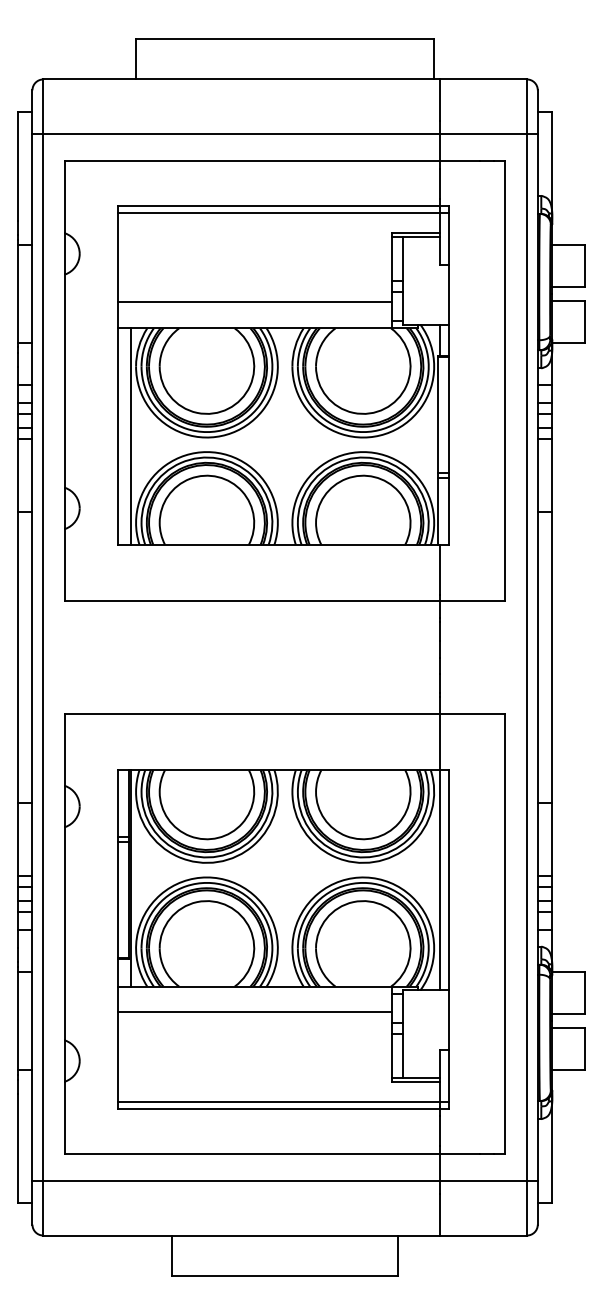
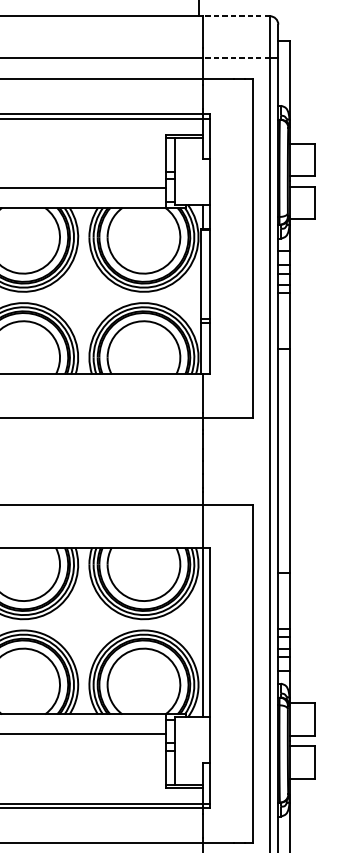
line: (483, 79) -> (236, 16), solid -> dashed
line: (483, 133) -> (236, 57), solid -> dashed

